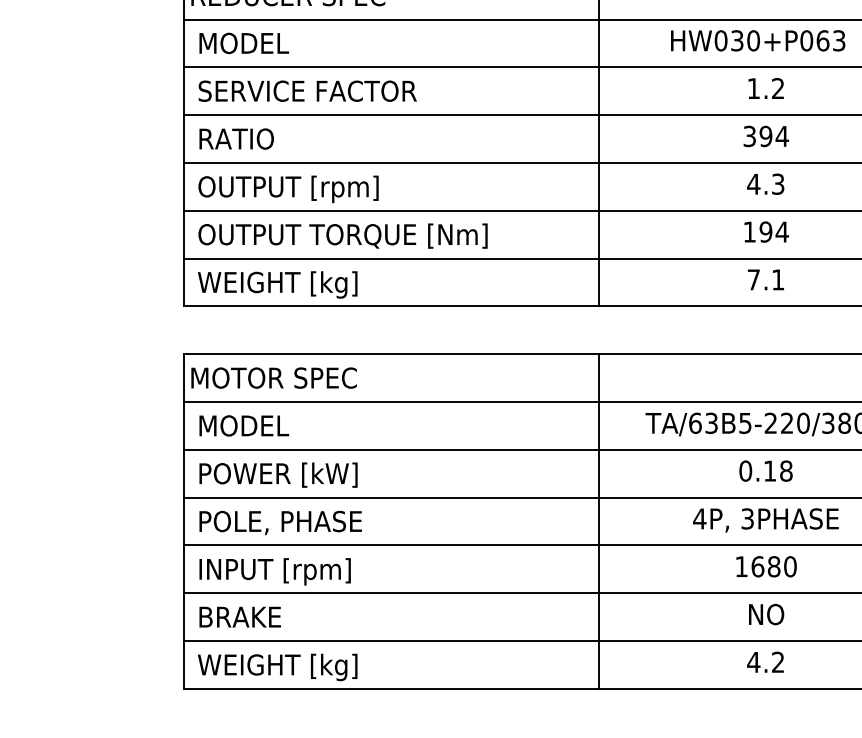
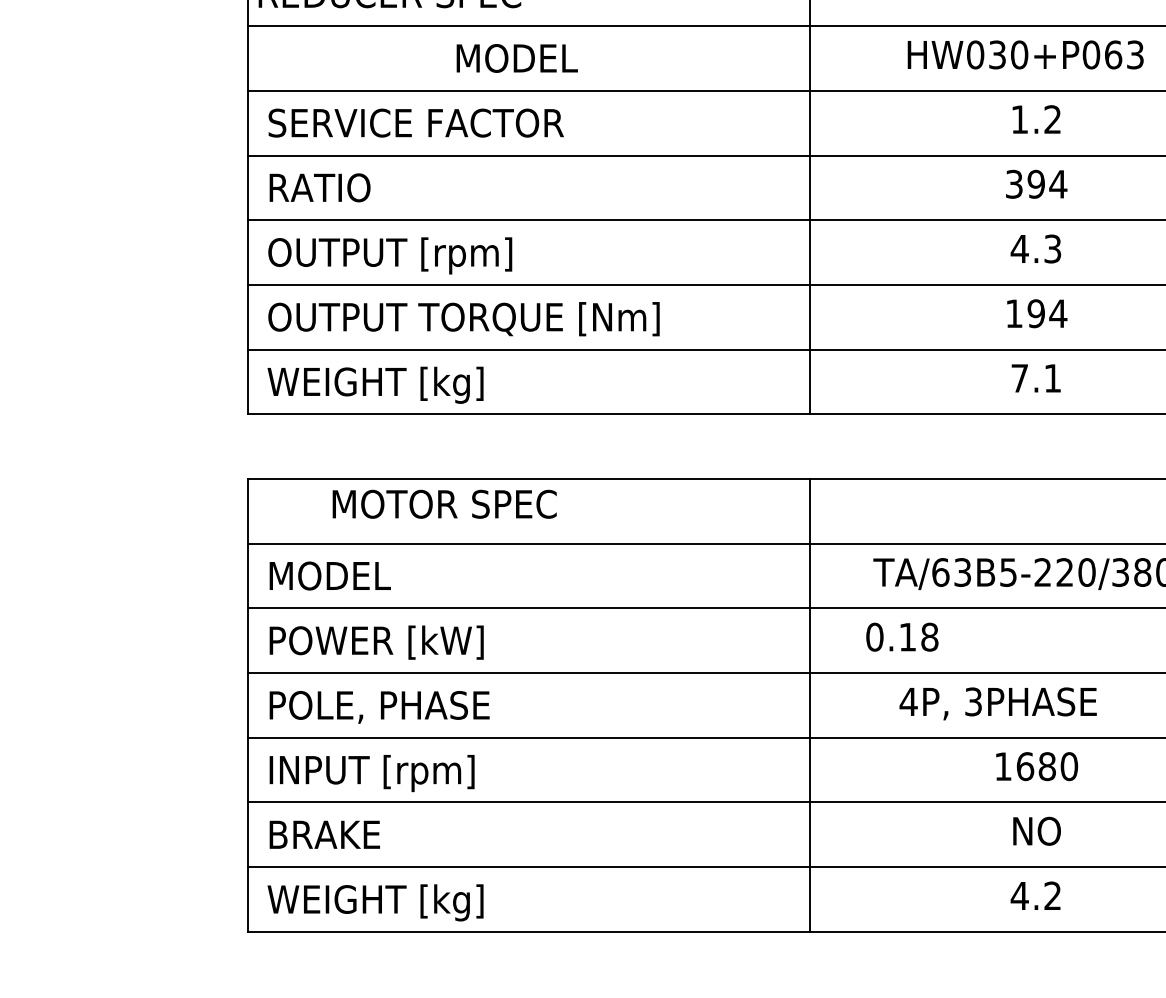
text: (243, 43) -> (516, 58), moved
text: (273, 377) -> (444, 503), moved
text: (766, 470) -> (902, 636), moved
text: (765, 520) -> (997, 703), moved

